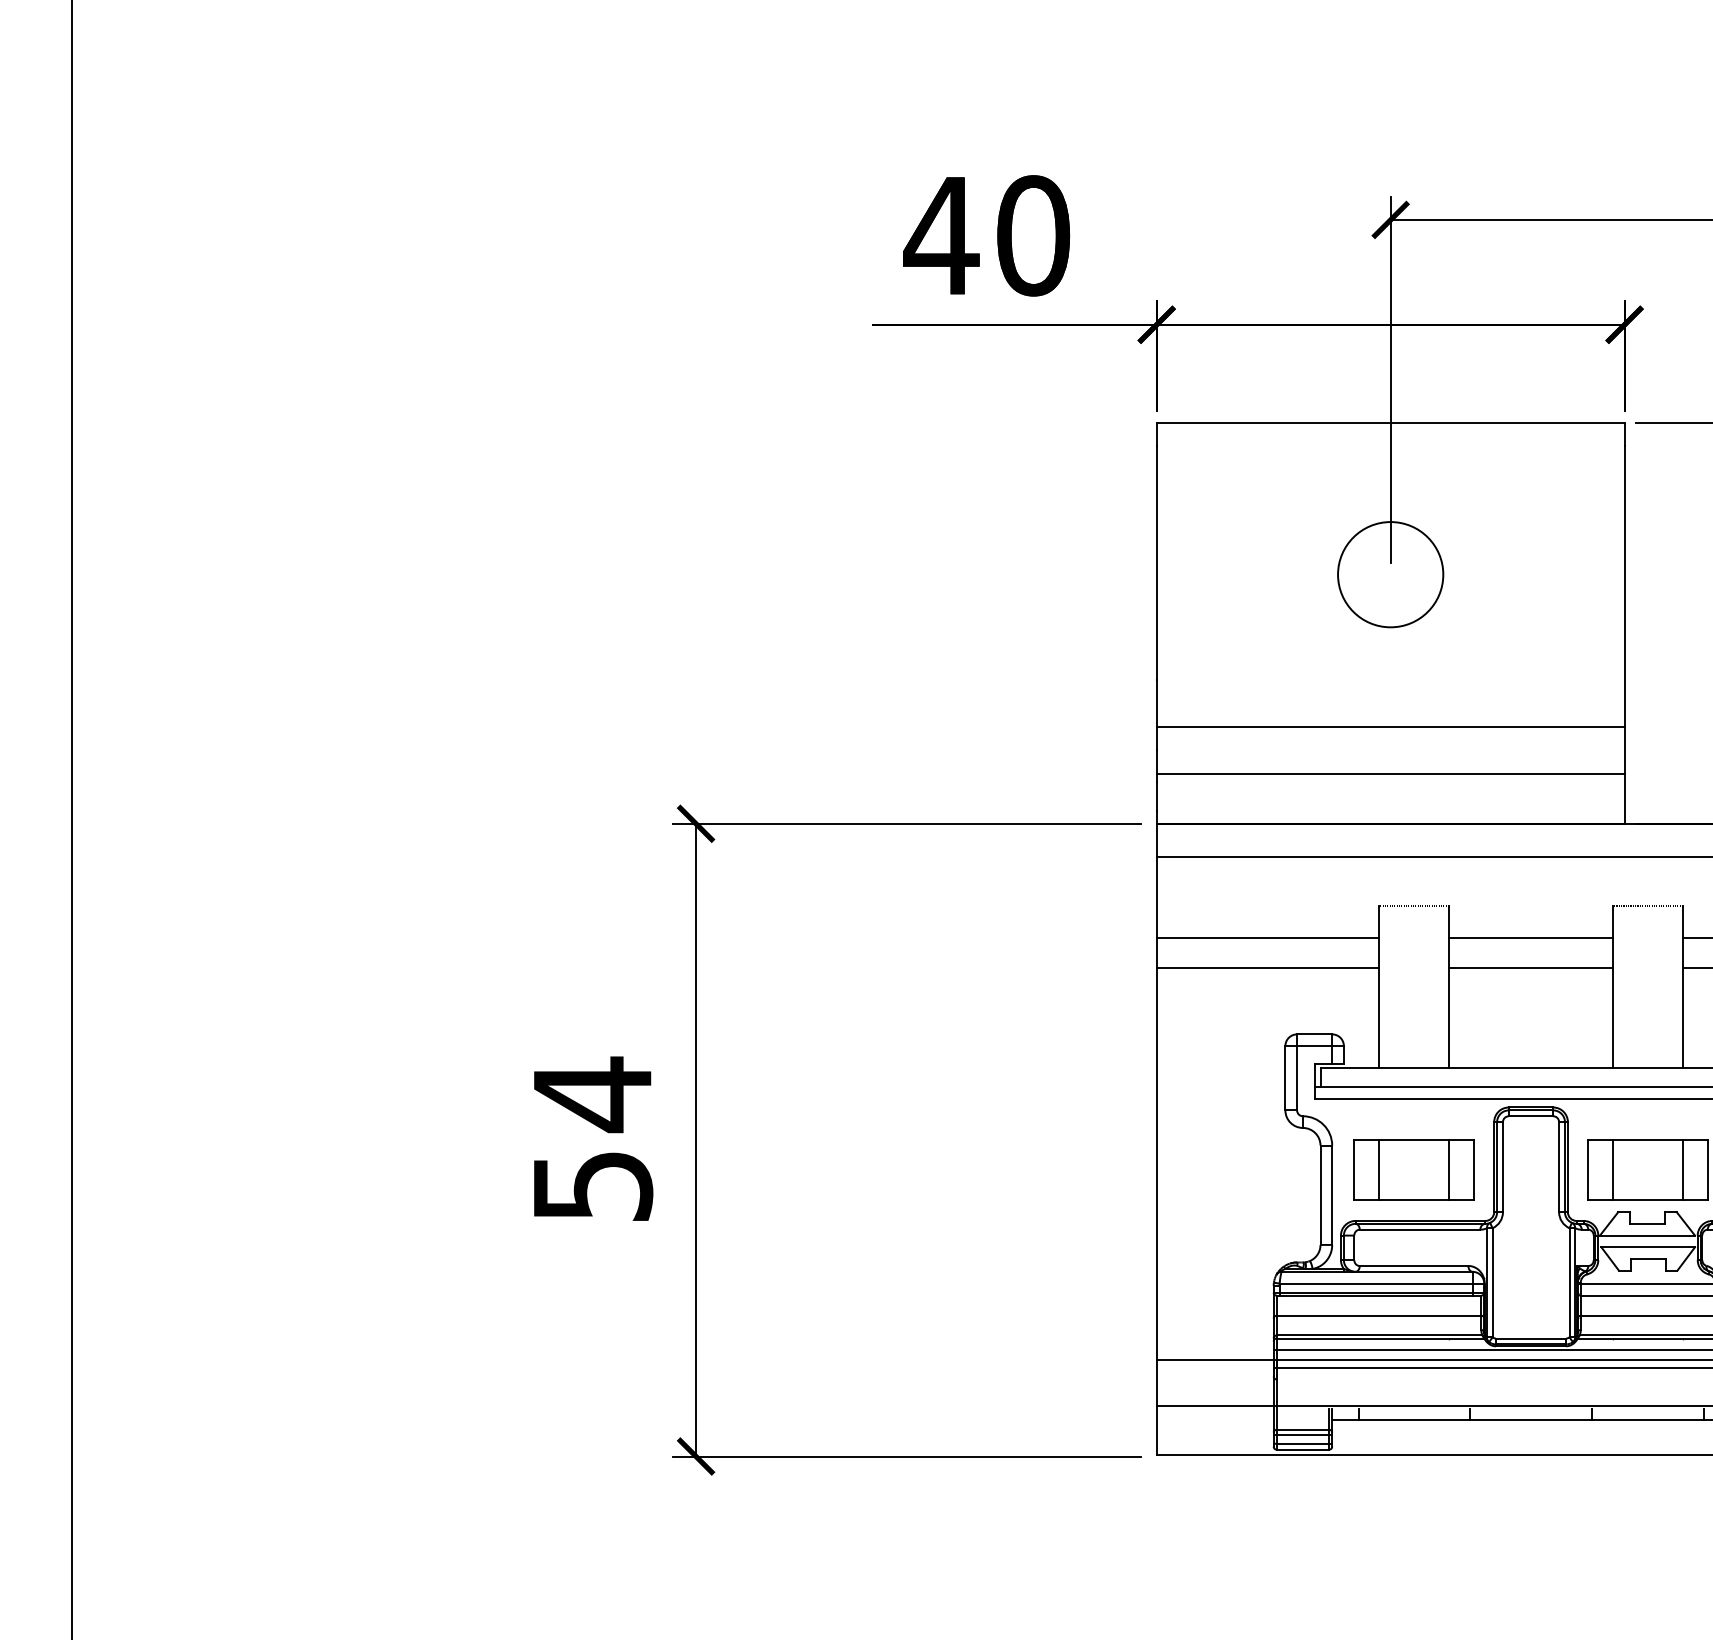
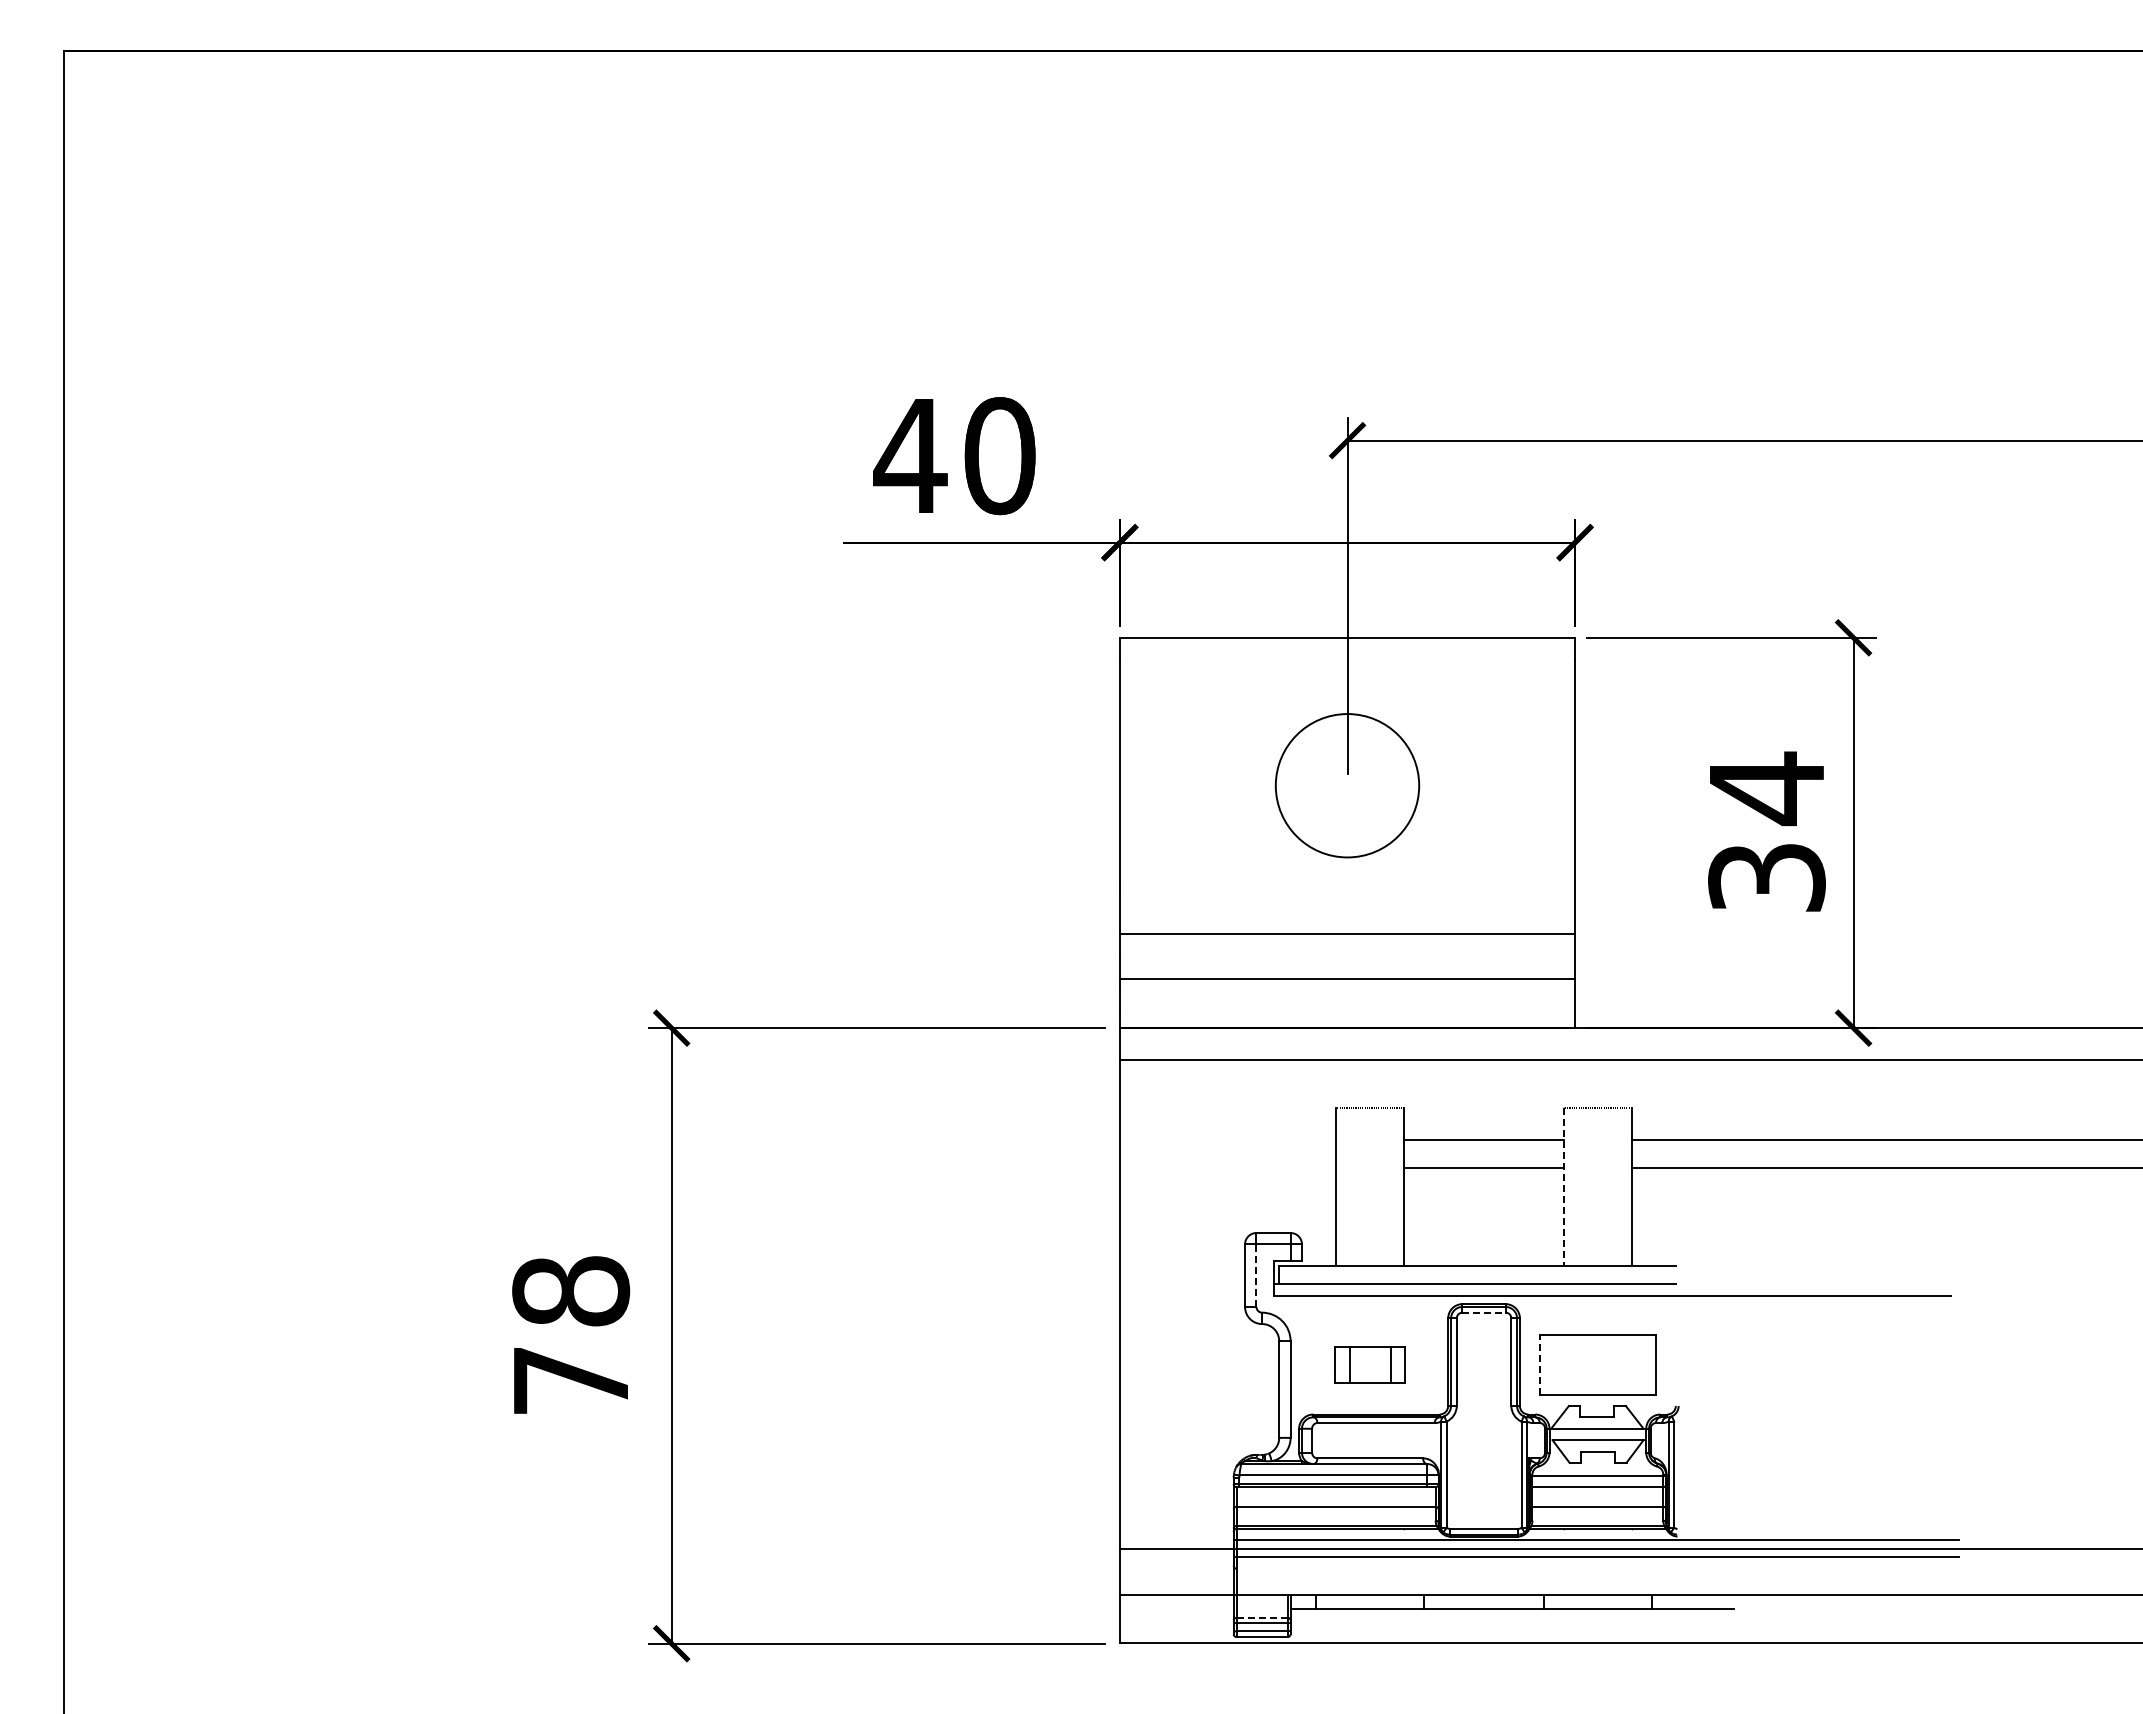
circle: (1390, 574) -> (1347, 785), size x1.4
line: (1267, 938) -> (1227, 1139), removed
line: (1267, 968) -> (1227, 1168), removed
line: (1612, 986) -> (1563, 1186), solid -> dashed
line: (1297, 1078) -> (1256, 1275), solid -> dashed
line: (1531, 1116) -> (1484, 1312), solid -> dashed
text: (593, 1138) -> (571, 1334), 54 -> 78
part: (1413, 1169) -> (1369, 1364), size x0.6
line: (1612, 1169) -> (1563, 1364), removed
line: (1683, 1169) -> (1632, 1364), removed
line: (1588, 1170) -> (1539, 1365), solid -> dashed
line: (1303, 1429) -> (1262, 1617), solid -> dashed

